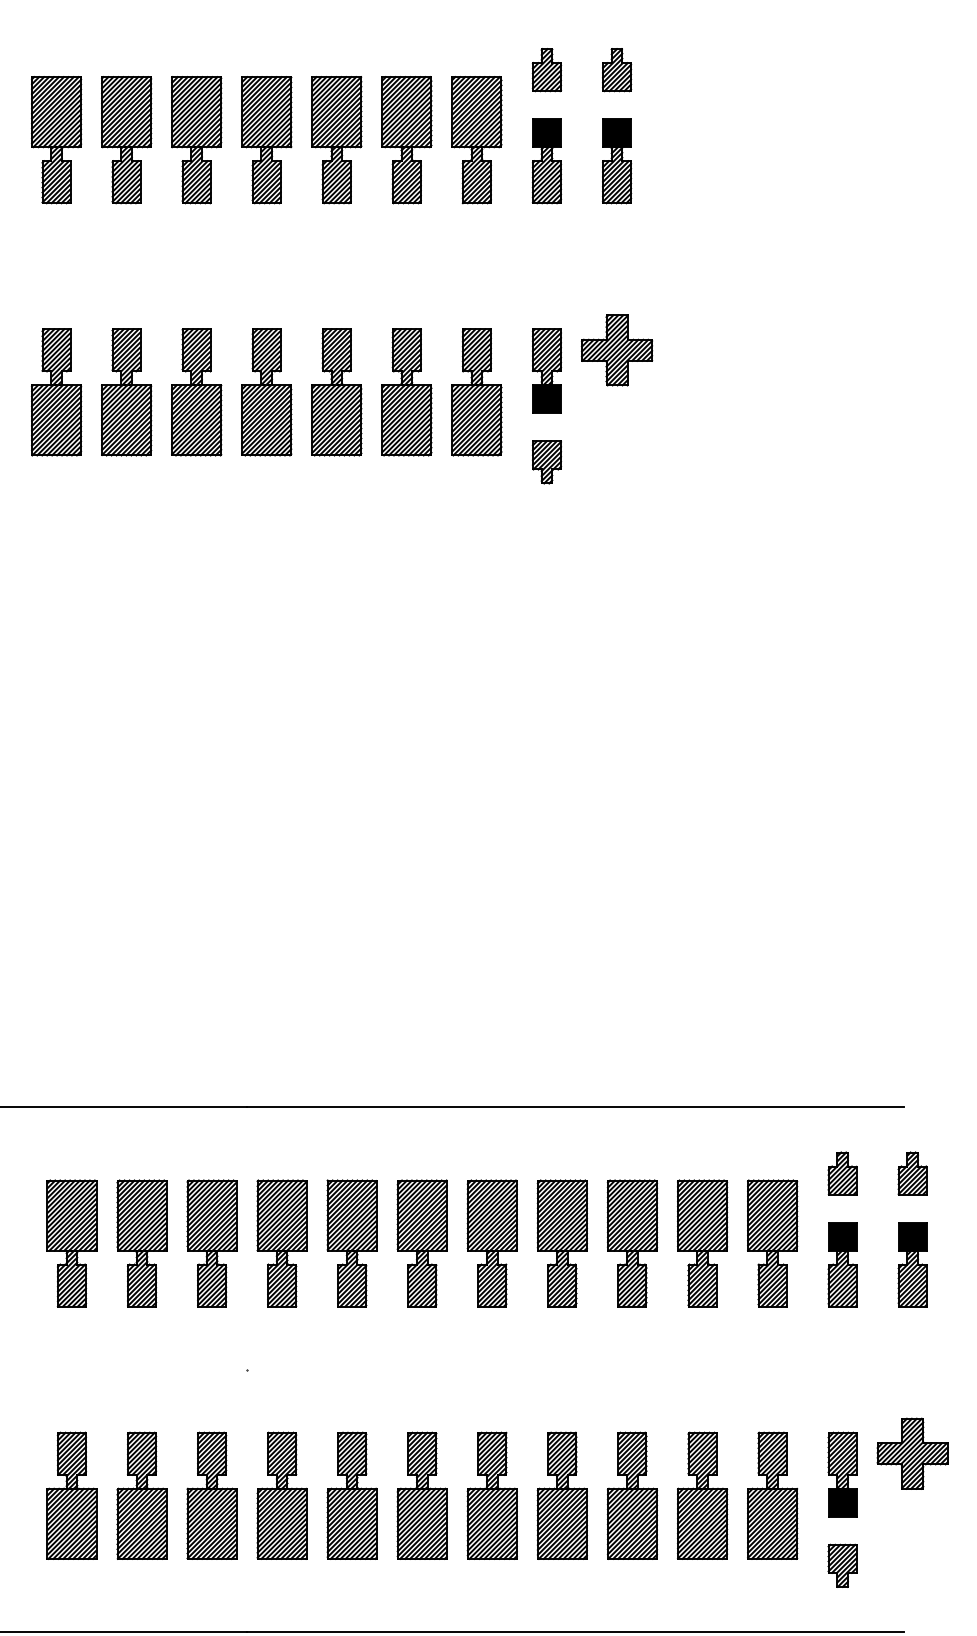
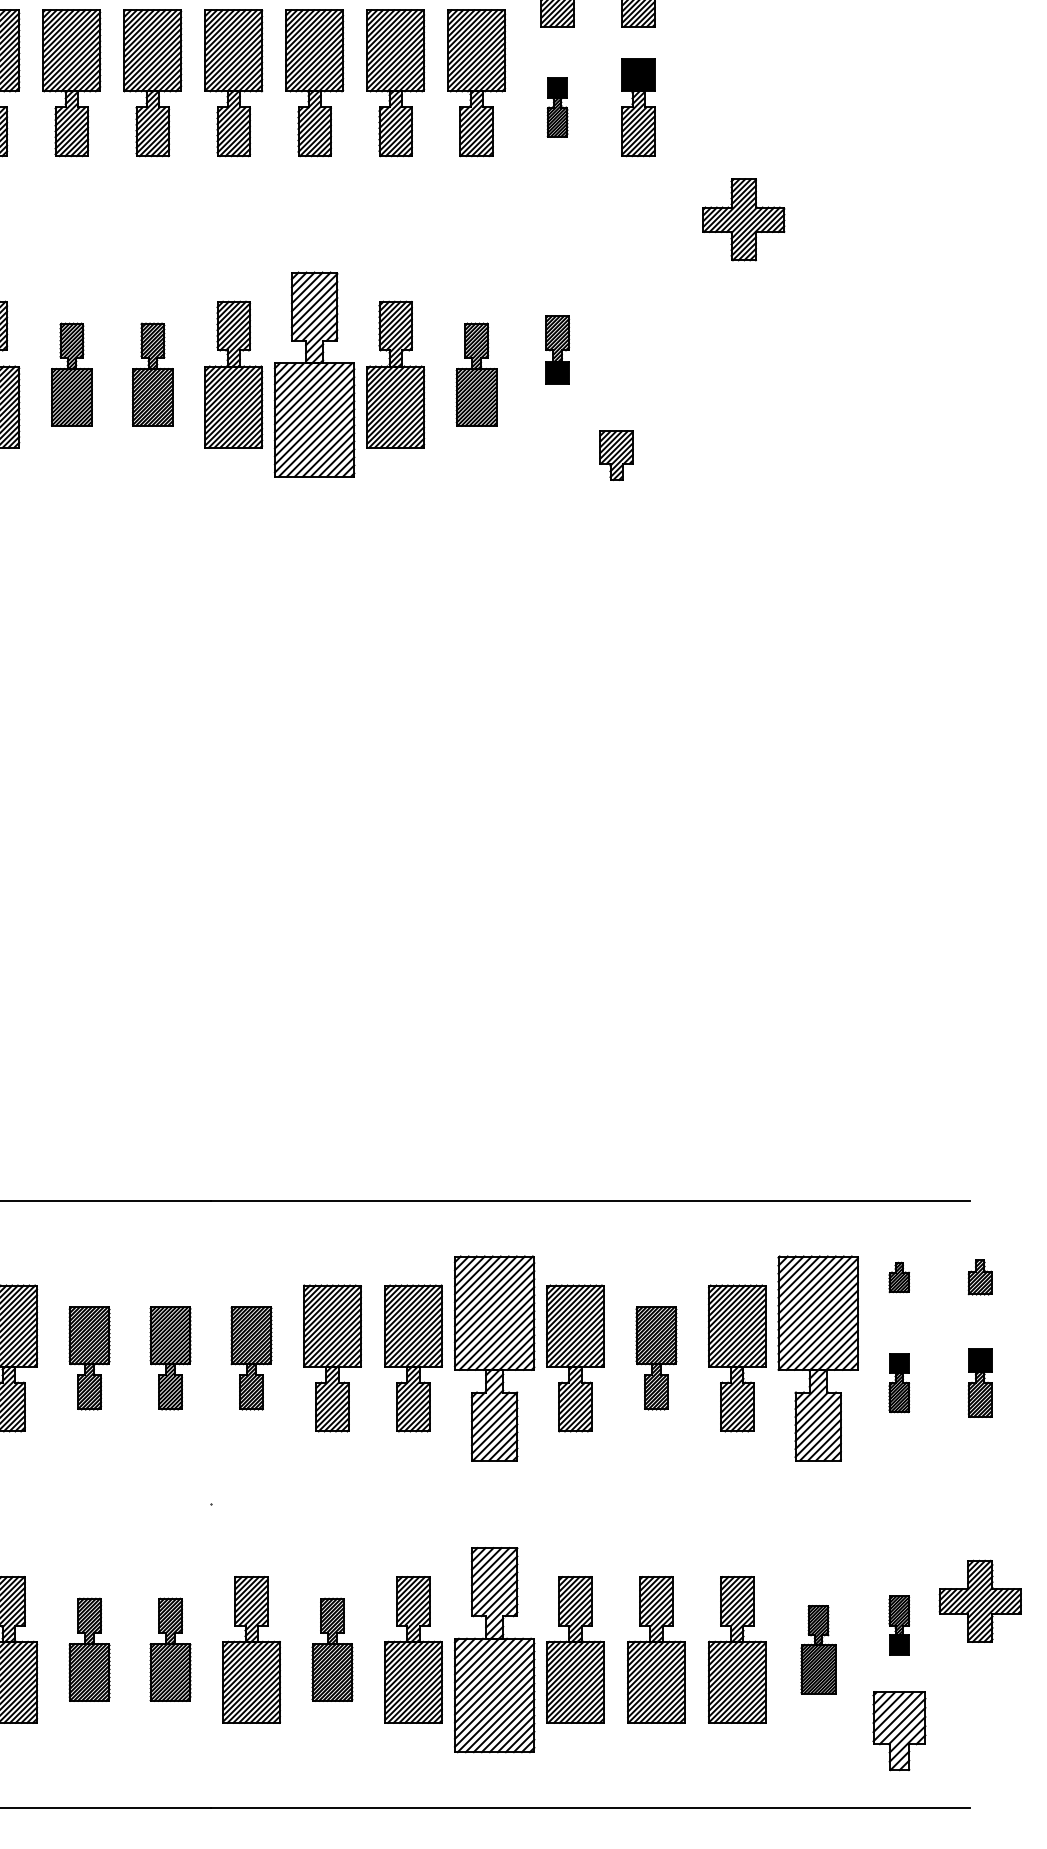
part: (546, 161) -> (557, 107), size x0.6
part: (617, 350) -> (744, 219), moved
part: (546, 370) -> (557, 349), size x0.7
part: (126, 392) -> (71, 374), size x0.7
part: (196, 392) -> (152, 374), size x0.7
part: (336, 392) -> (314, 374), size x1.4
part: (476, 392) -> (476, 374), size x0.7
part: (546, 462) -> (616, 455), moved
part: (842, 1173) -> (899, 1277), size x0.6
part: (912, 1173) -> (980, 1277), size x0.7
part: (141, 1243) -> (89, 1358), size x0.7
part: (211, 1243) -> (169, 1358), size x0.7
part: (281, 1243) -> (250, 1358), size x0.7
part: (491, 1243) -> (493, 1358), size x1.4
part: (632, 1243) -> (656, 1358), size x0.7
part: (772, 1243) -> (818, 1358), size x1.4
part: (842, 1264) -> (899, 1382), size x0.6
part: (912, 1264) -> (980, 1382), size x0.7
part: (842, 1474) -> (899, 1625), size x0.6
part: (141, 1495) -> (89, 1649), size x0.7
part: (211, 1495) -> (169, 1649), size x0.7
part: (351, 1495) -> (331, 1649), size x0.7
part: (491, 1495) -> (493, 1649), size x1.4
part: (772, 1495) -> (818, 1649), size x0.6
part: (842, 1565) -> (899, 1730), size x1.6

